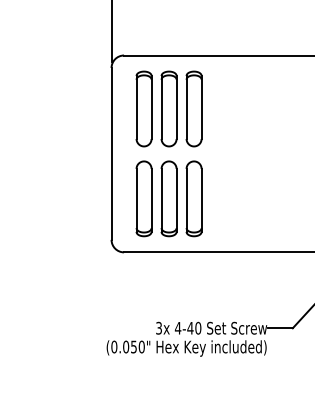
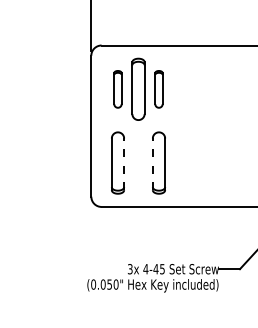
part: (143, 108) -> (117, 88), size x0.6
part: (193, 108) -> (158, 88), size x0.6
part: (168, 198) -> (138, 162), removed
line: (151, 200) -> (124, 164), solid -> dashed
line: (186, 200) -> (152, 164), solid -> dashed
text: (198, 327) -> (162, 268), 4-40 -> 4-45

